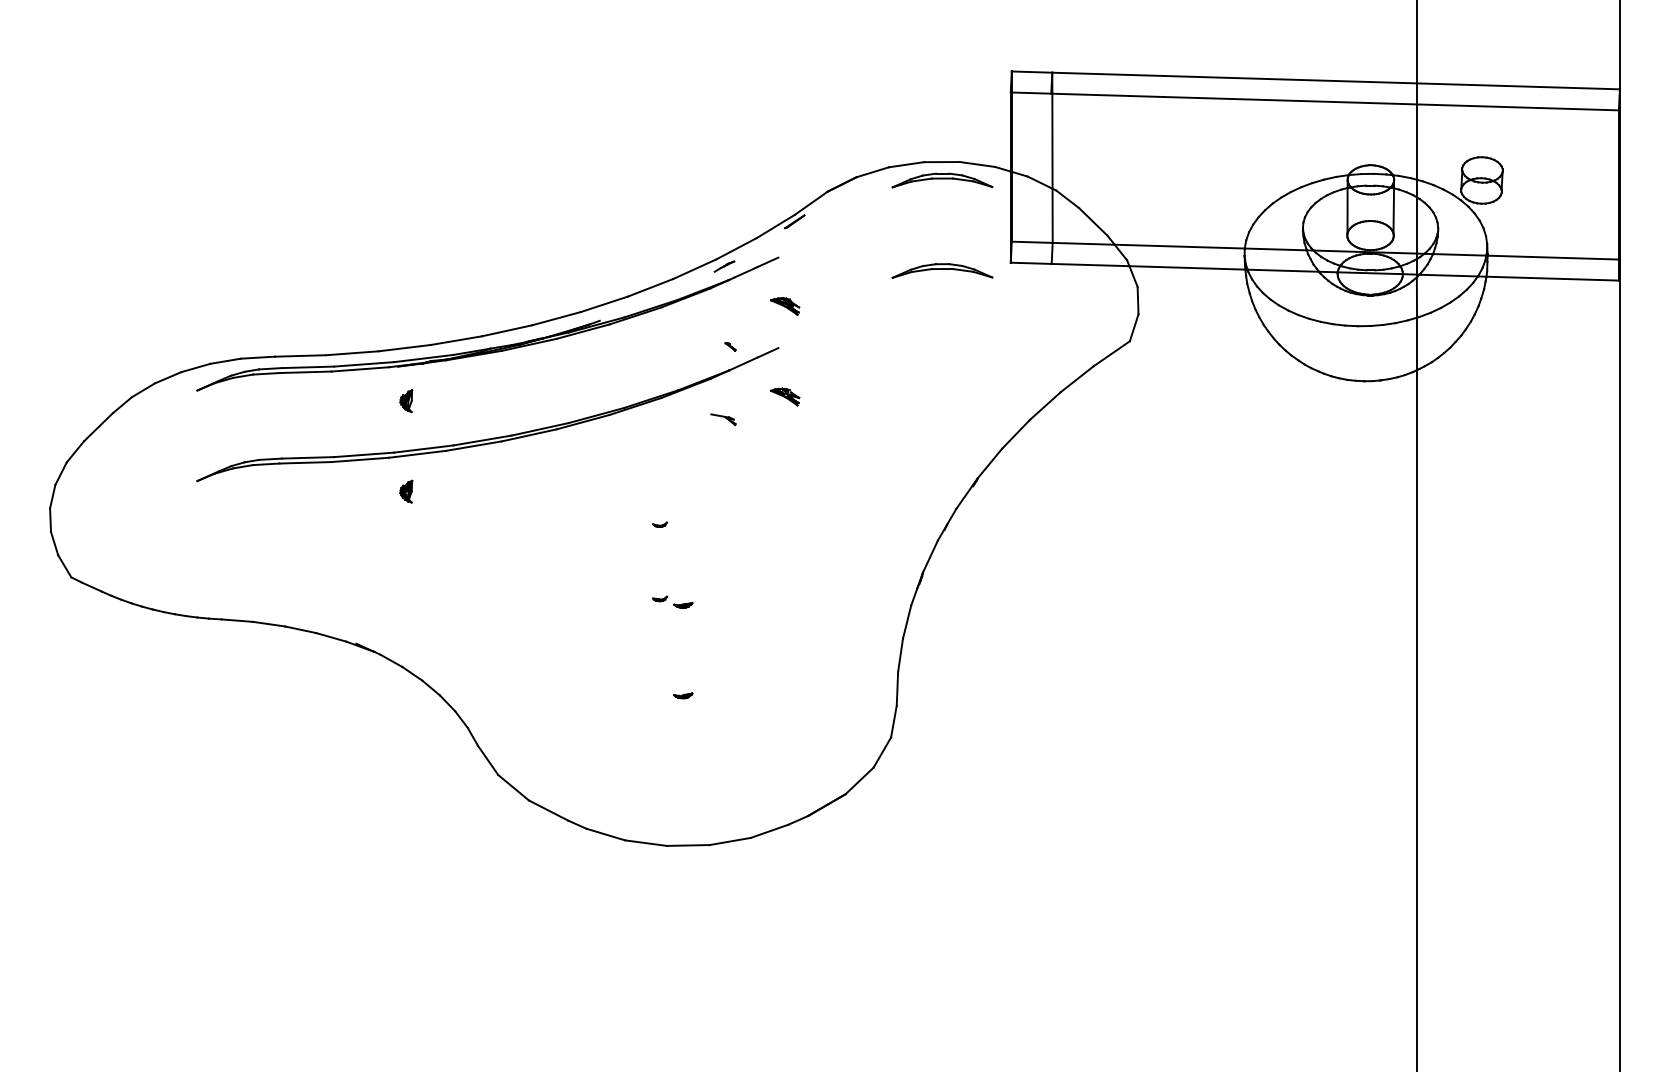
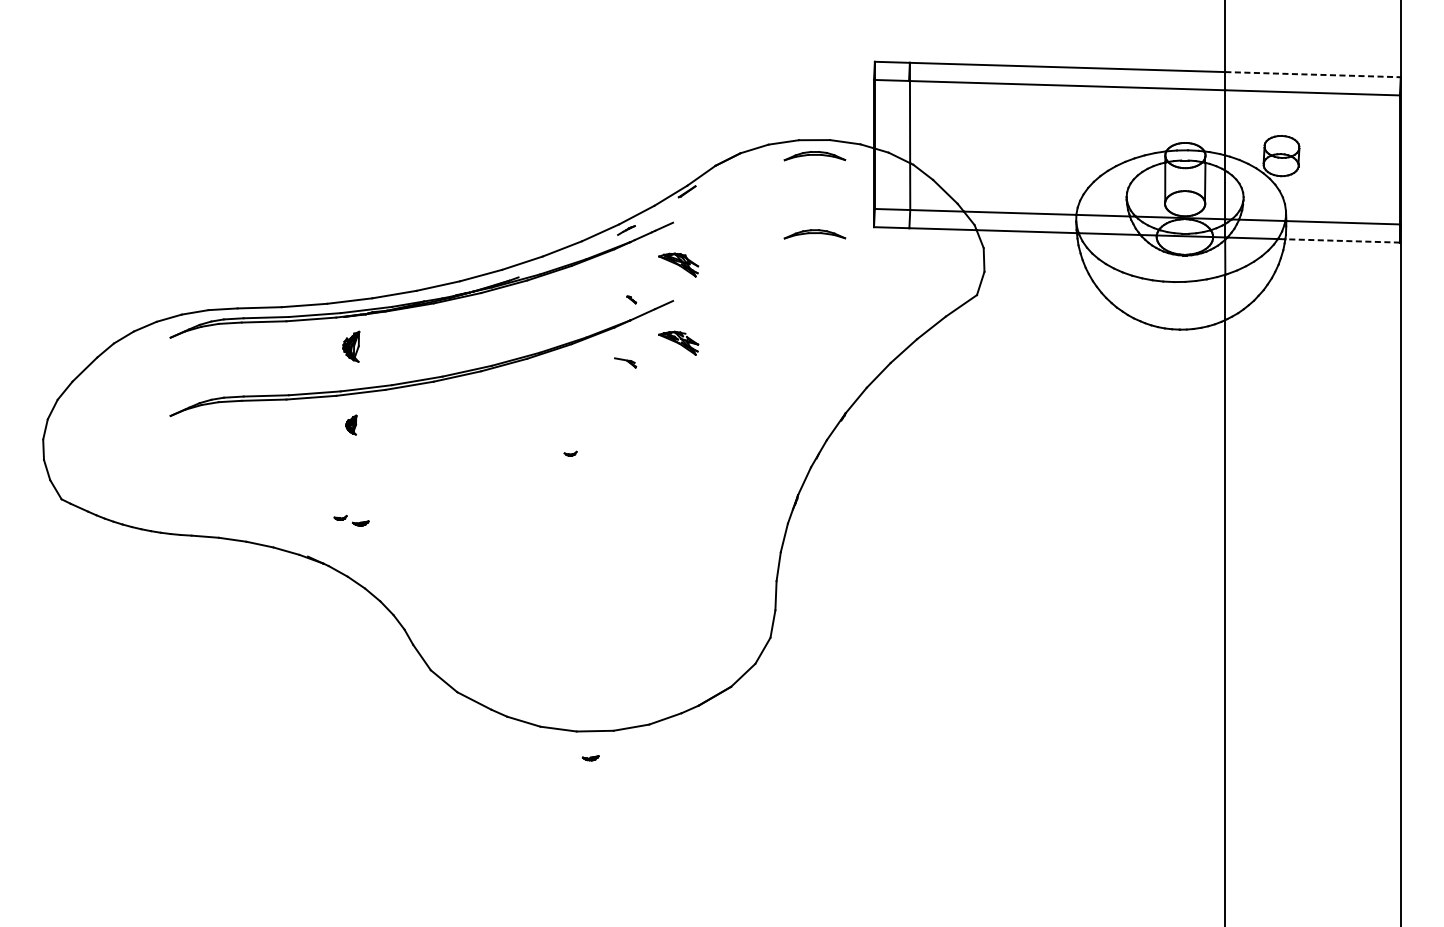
line: (1518, 86) -> (1313, 74), solid -> dashed
part: (942, 180) -> (814, 156), size x0.7
part: (942, 270) -> (814, 233), size x0.7
line: (1552, 278) -> (1342, 240), solid -> dashed
part: (785, 306) -> (679, 265), size x1.6
part: (785, 396) -> (679, 342), size x1.6
part: (406, 401) -> (351, 347), size x1.6
part: (672, 601) -> (351, 520), moved
part: (683, 695) -> (590, 757), moved

